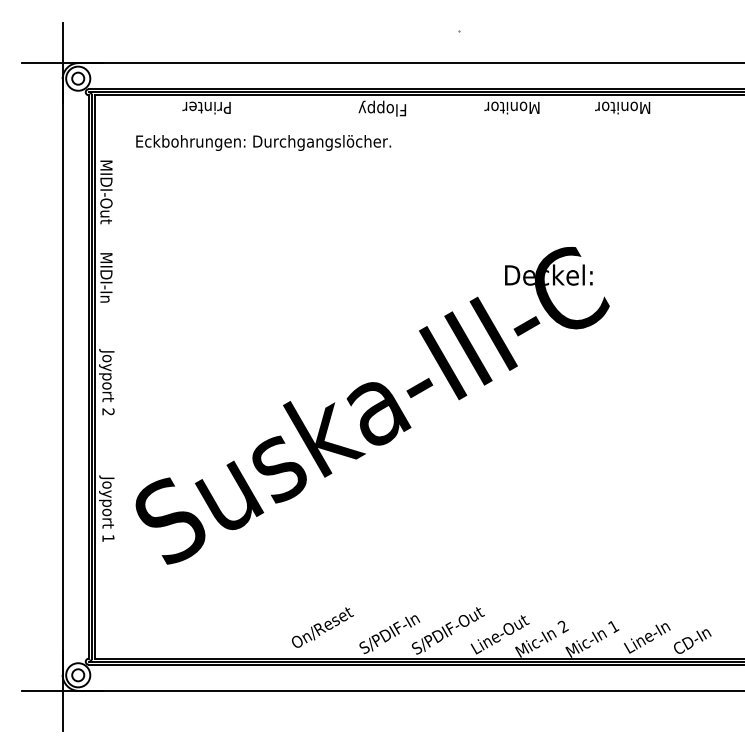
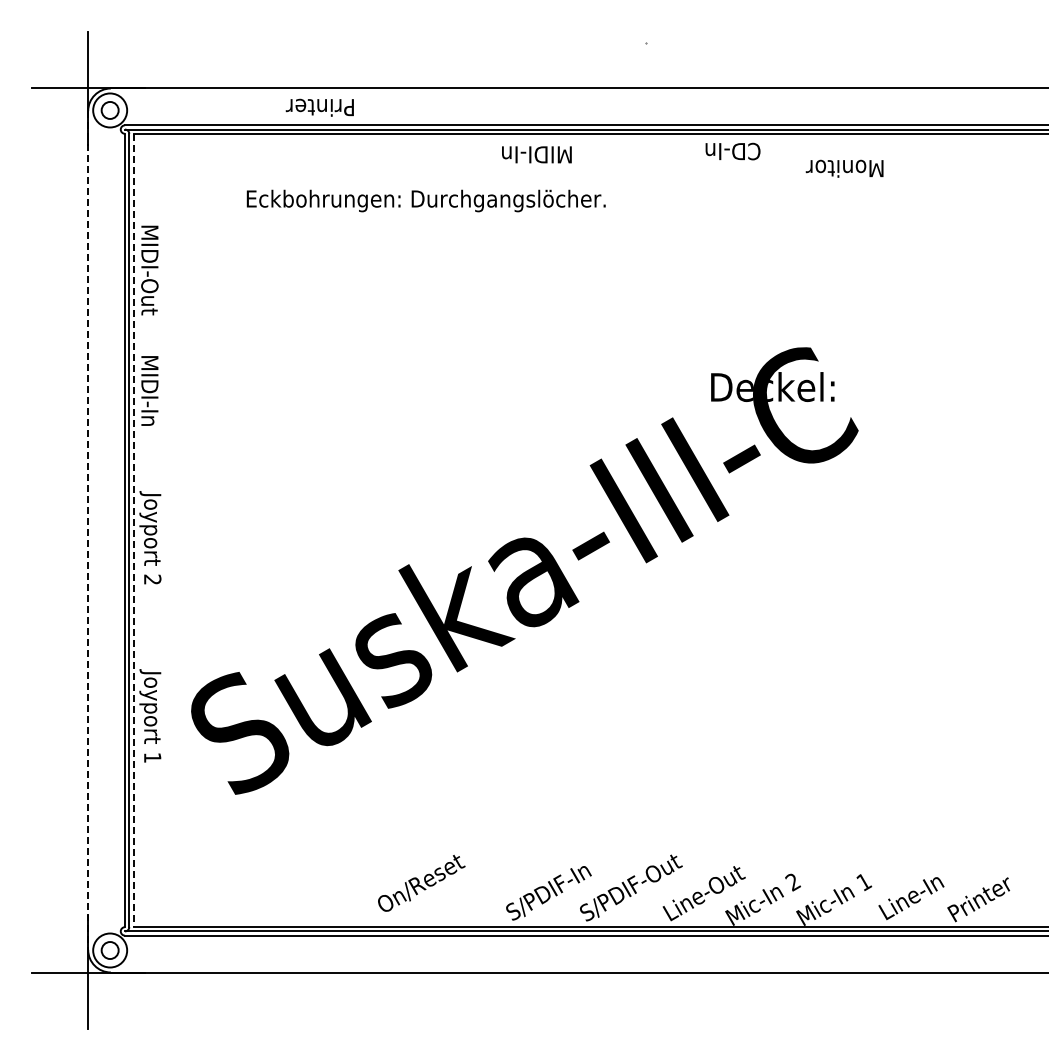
text: (206, 107) -> (319, 107), moved
text: (512, 107) -> (721, 151), Monitor -> CD-In
text: (622, 107) -> (844, 168), moved
text: (380, 108) -> (535, 152), Floppy -> MIDI-In
text: (263, 142) -> (425, 200), moved
line: (62, 377) -> (88, 530), solid -> dashed
line: (94, 377) -> (133, 530), solid -> dashed
text: (322, 627) -> (421, 883), moved
text: (694, 639) -> (978, 899), CD-In -> Printer

